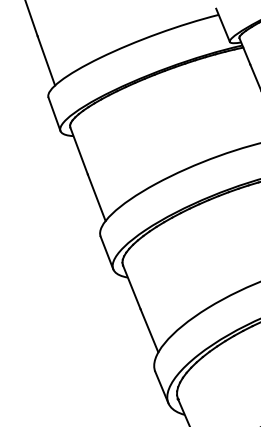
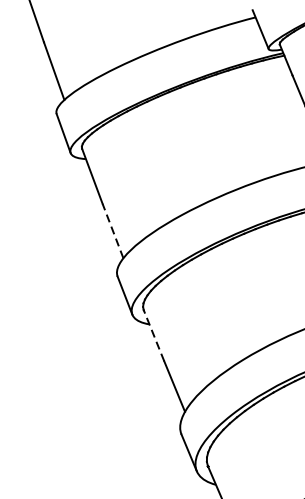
line: (96, 197) -> (112, 230), solid -> dashed
line: (131, 287) -> (153, 335), solid -> dashed

